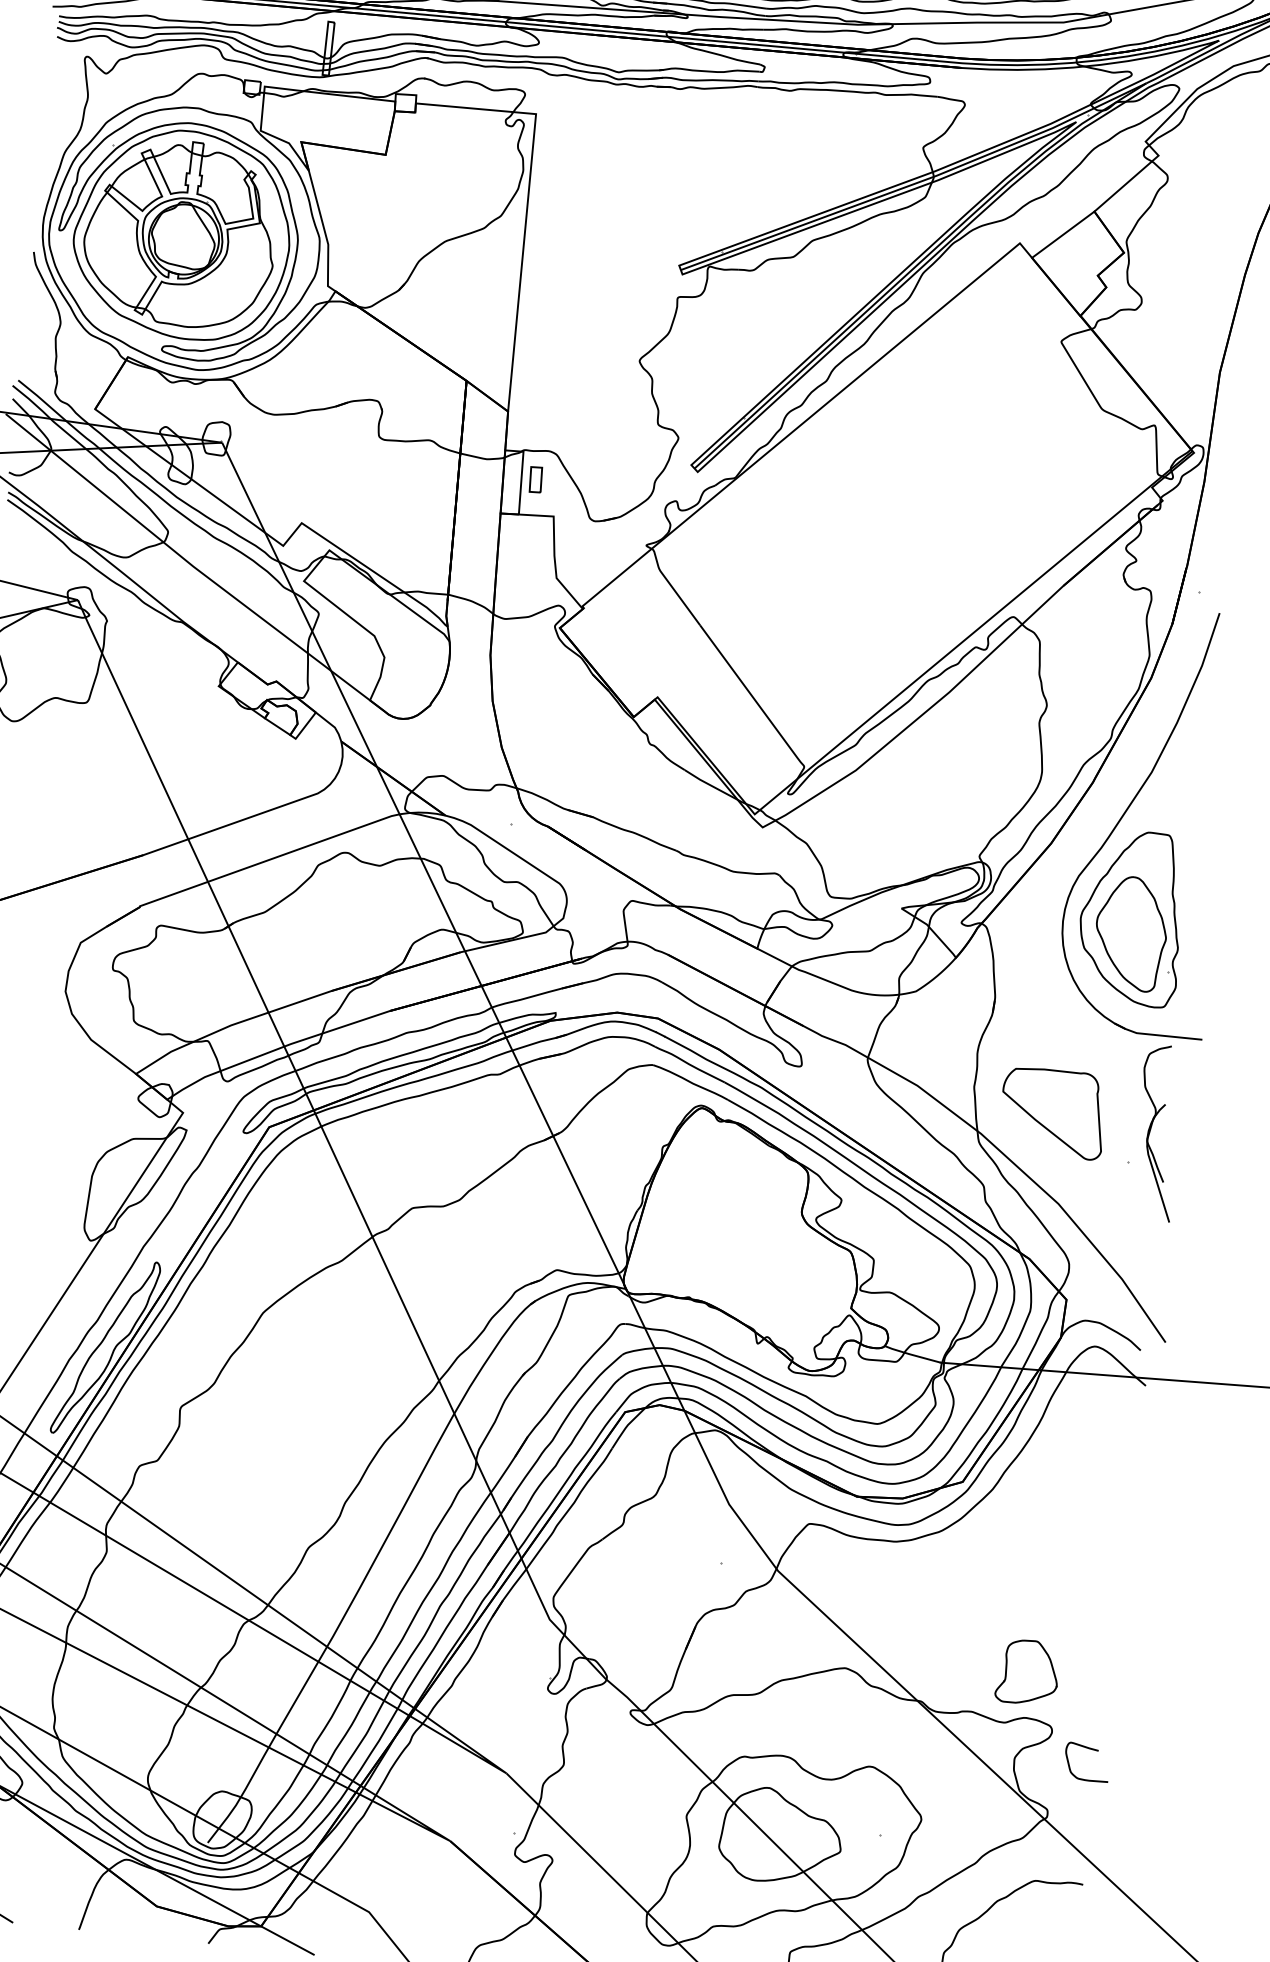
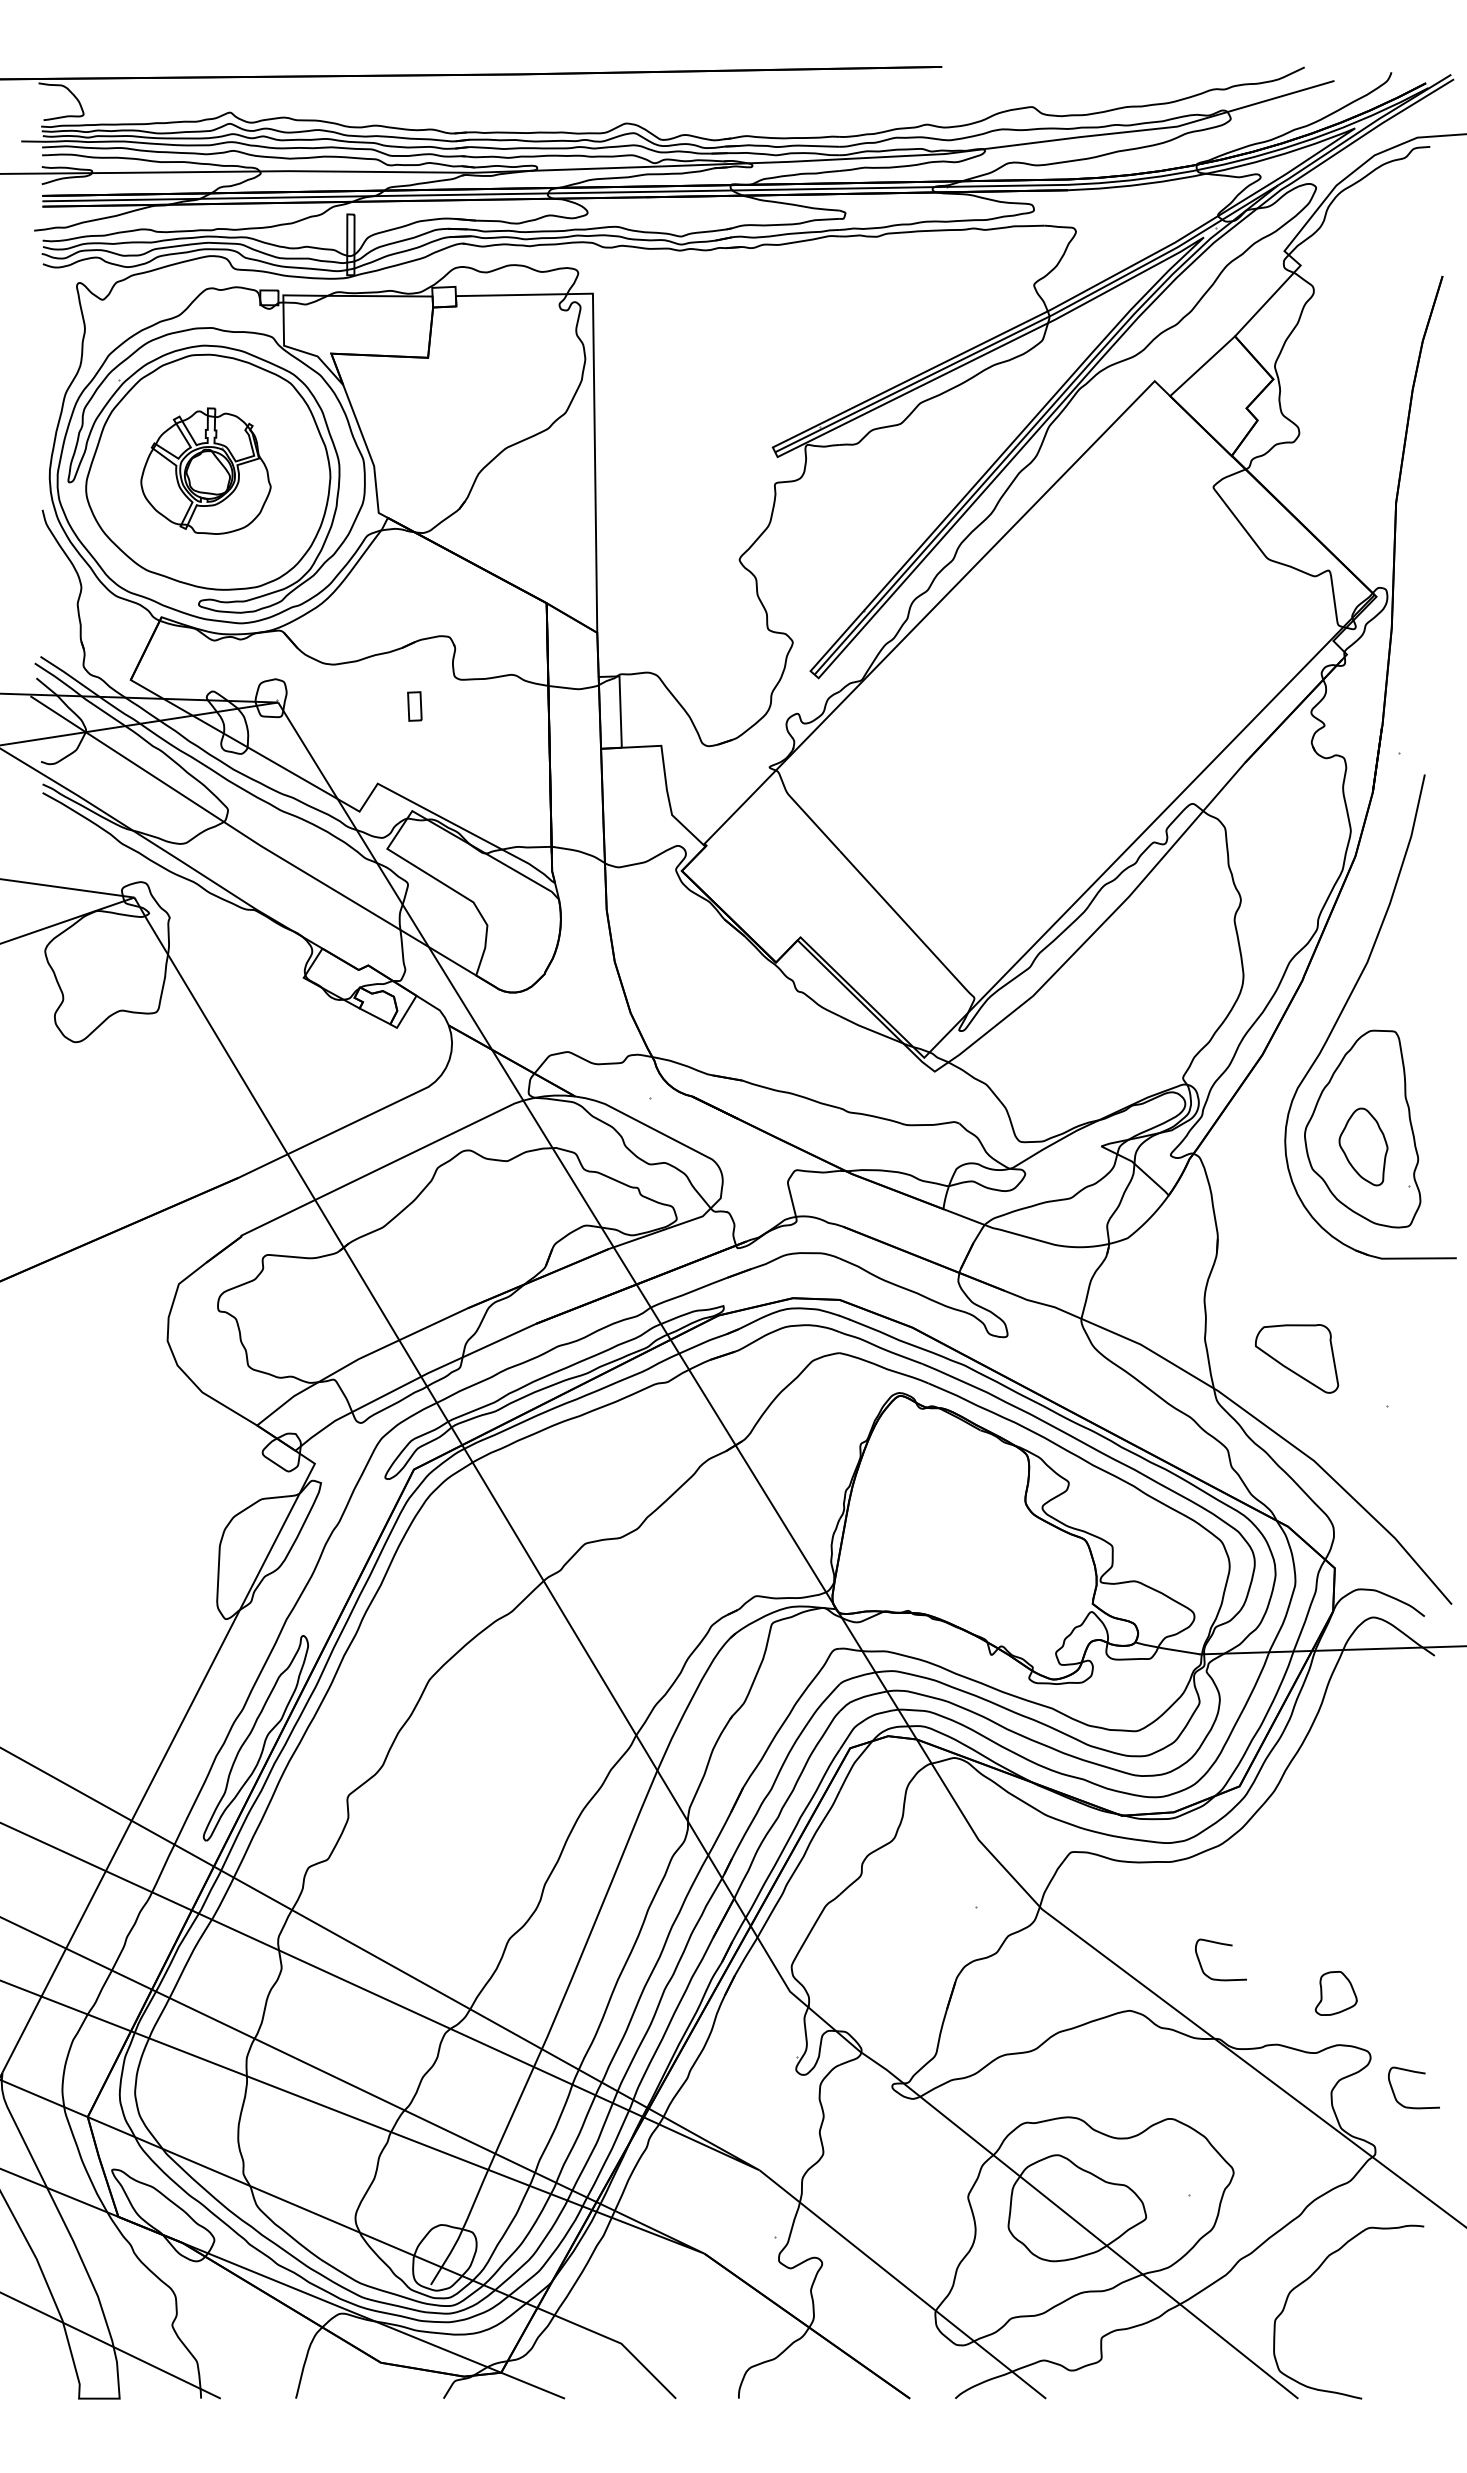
part: (180, 232) -> (205, 470), size x0.6
part: (535, 479) -> (414, 706), moved
part: (1131, 933) -> (1363, 1146), size x0.6
part: (1052, 1112) -> (1296, 1358), size x0.7
part: (1150, 1131) -> (1409, 1368), removed
curve: (934, 1619) -> (1224, 1945), added
part: (1028, 1672) -> (1336, 1993), size x0.6

